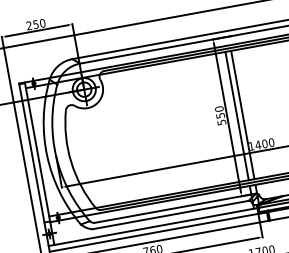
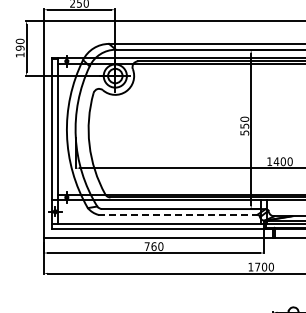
line: (242, 115) -> (266, 129), removed
line: (236, 116) -> (260, 129), removed
line: (171, 214) -> (178, 214), solid -> dashed

